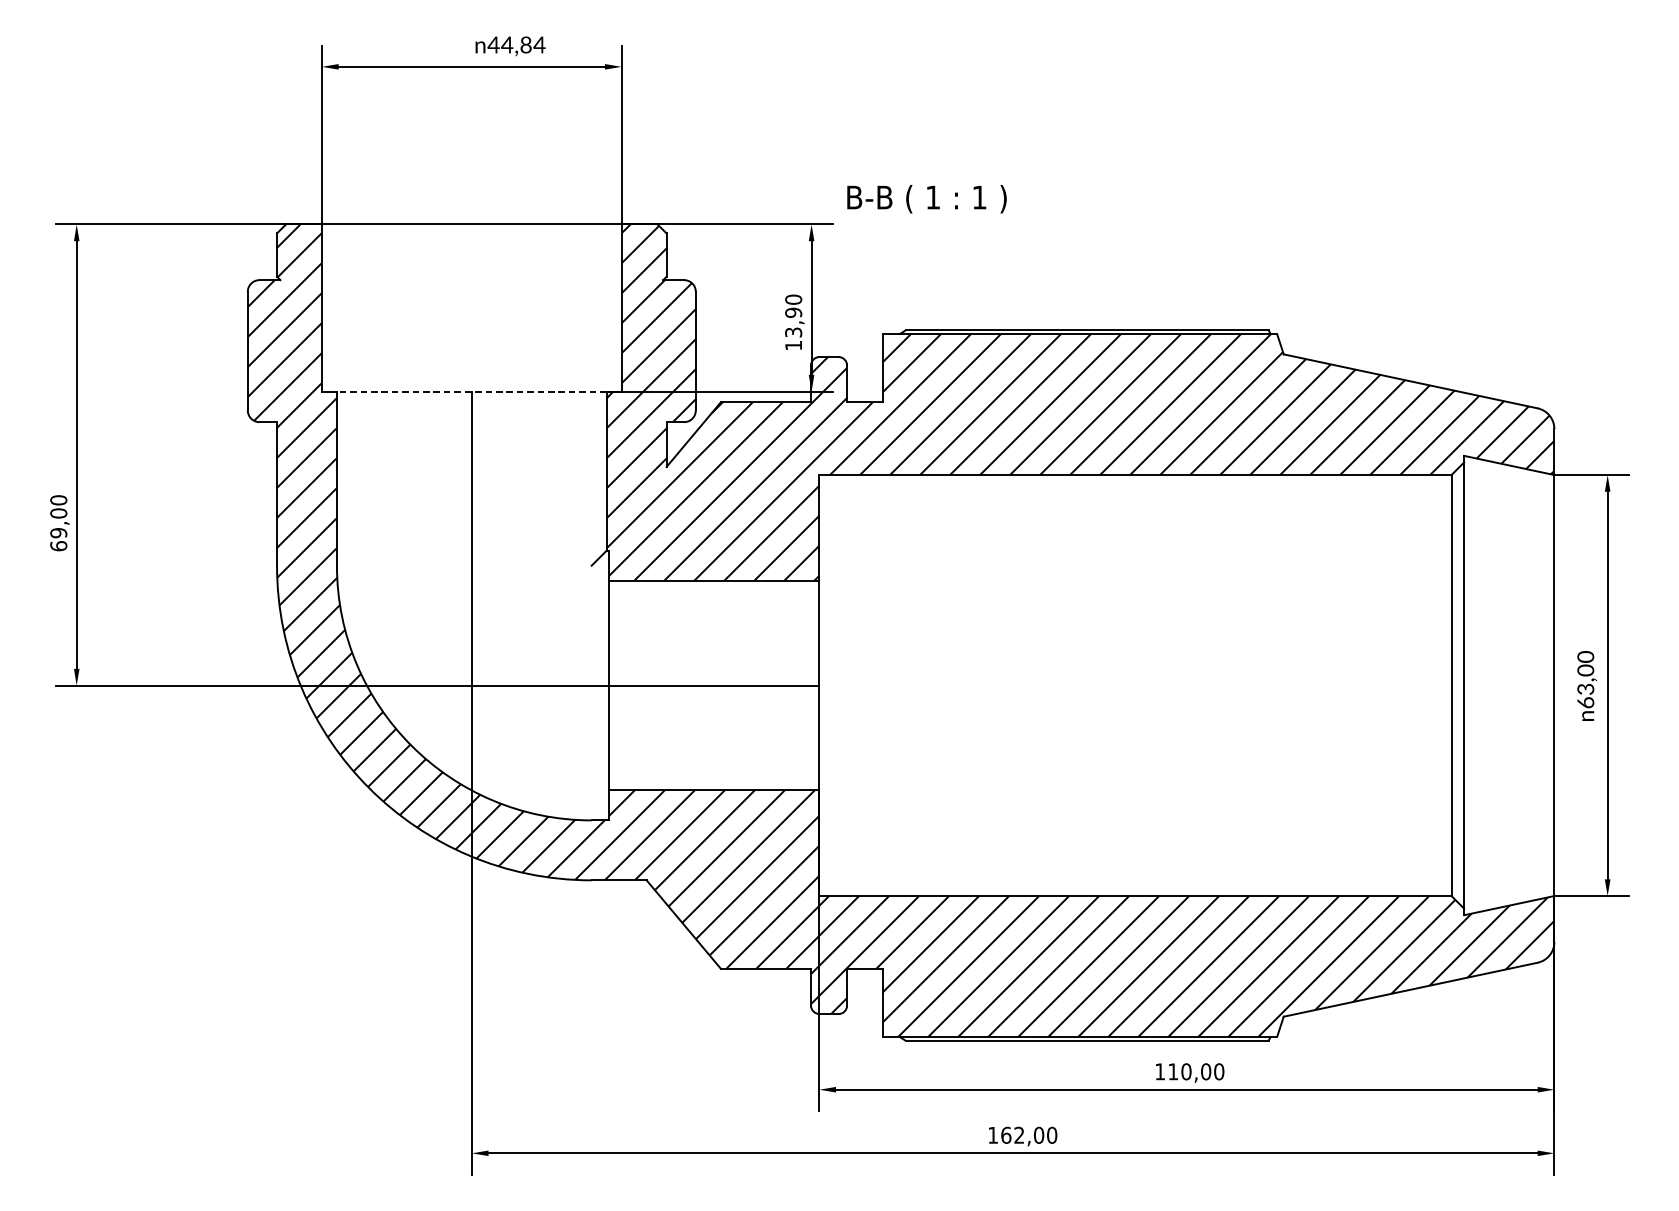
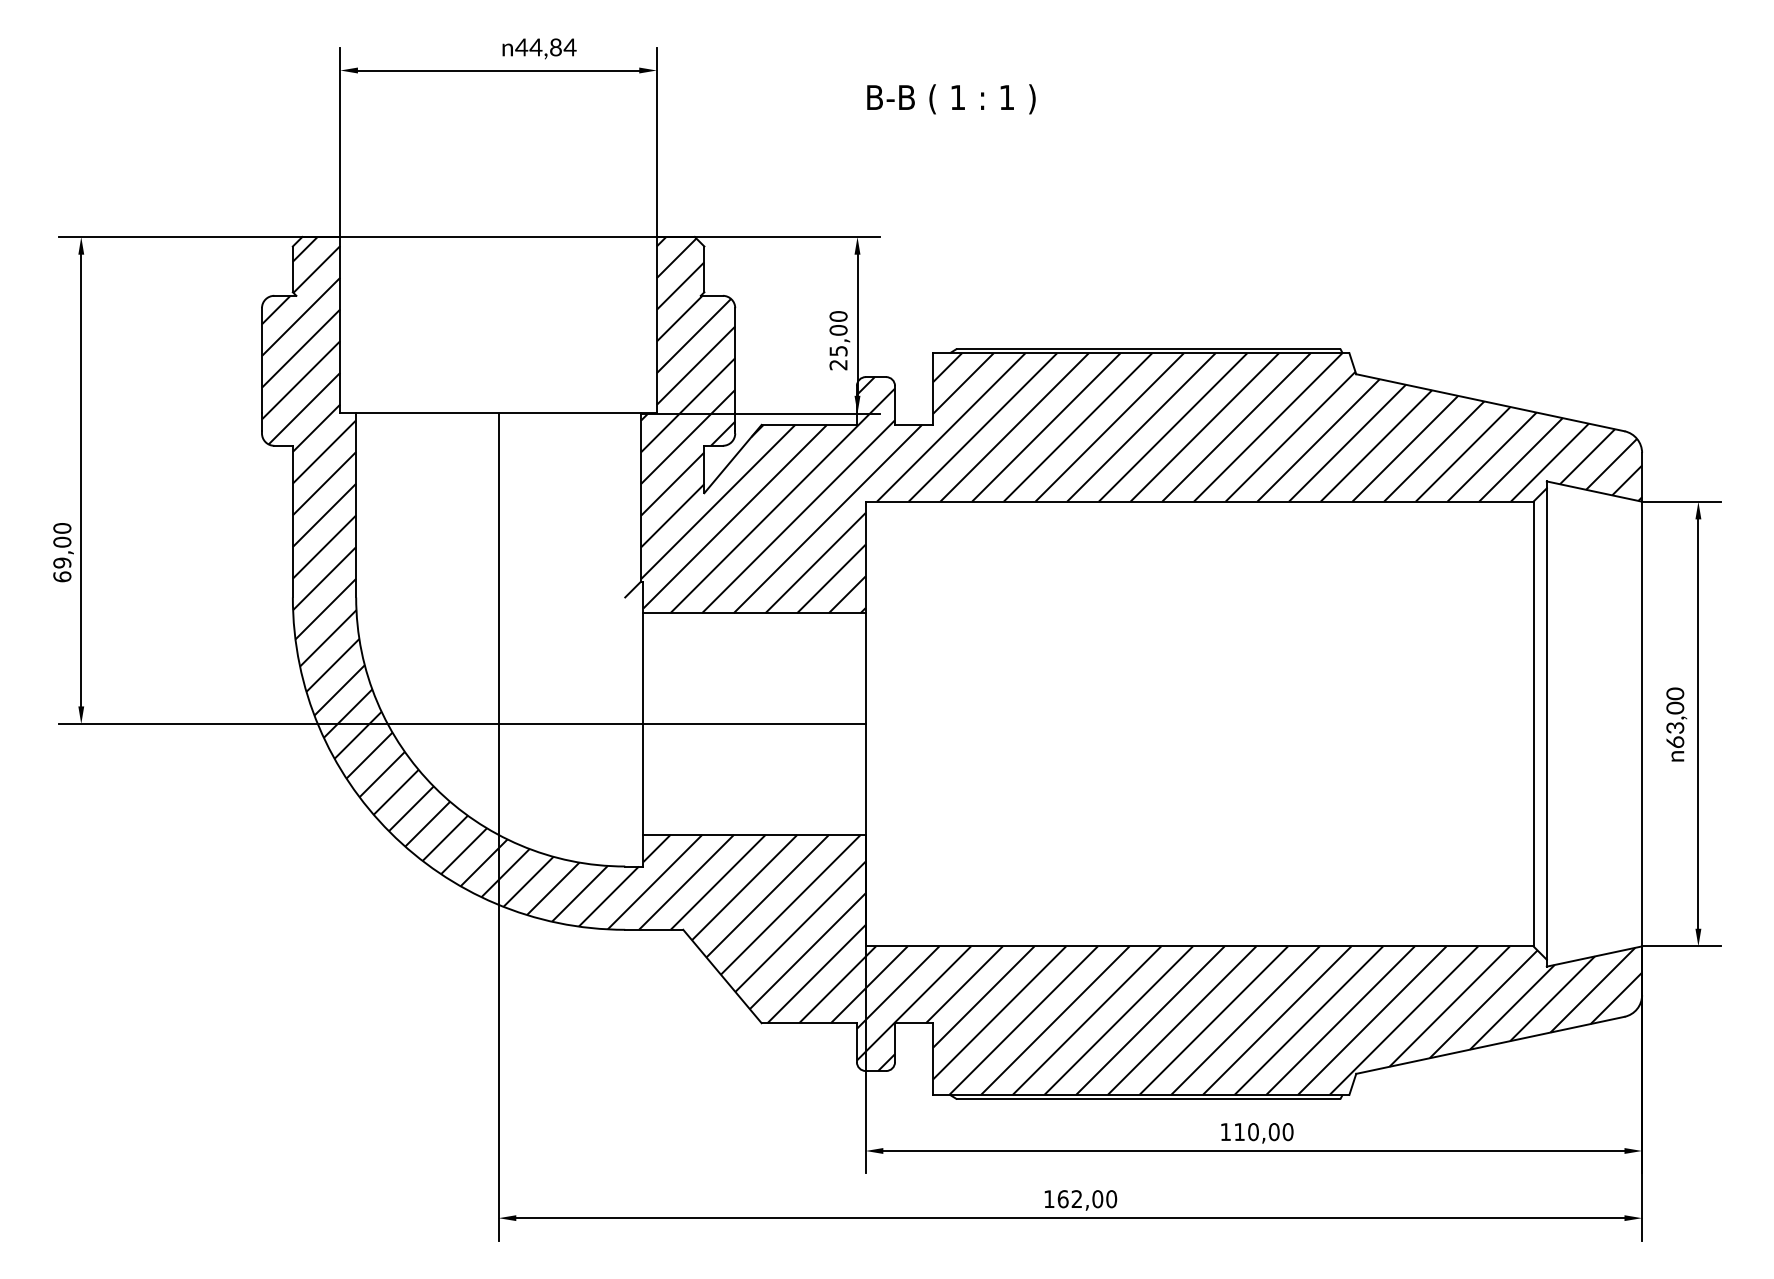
text: (927, 199) -> (951, 99), moved
text: (793, 329) -> (838, 347), 13,90 -> 25,00
line: (471, 391) -> (498, 413), dashed -> solid

